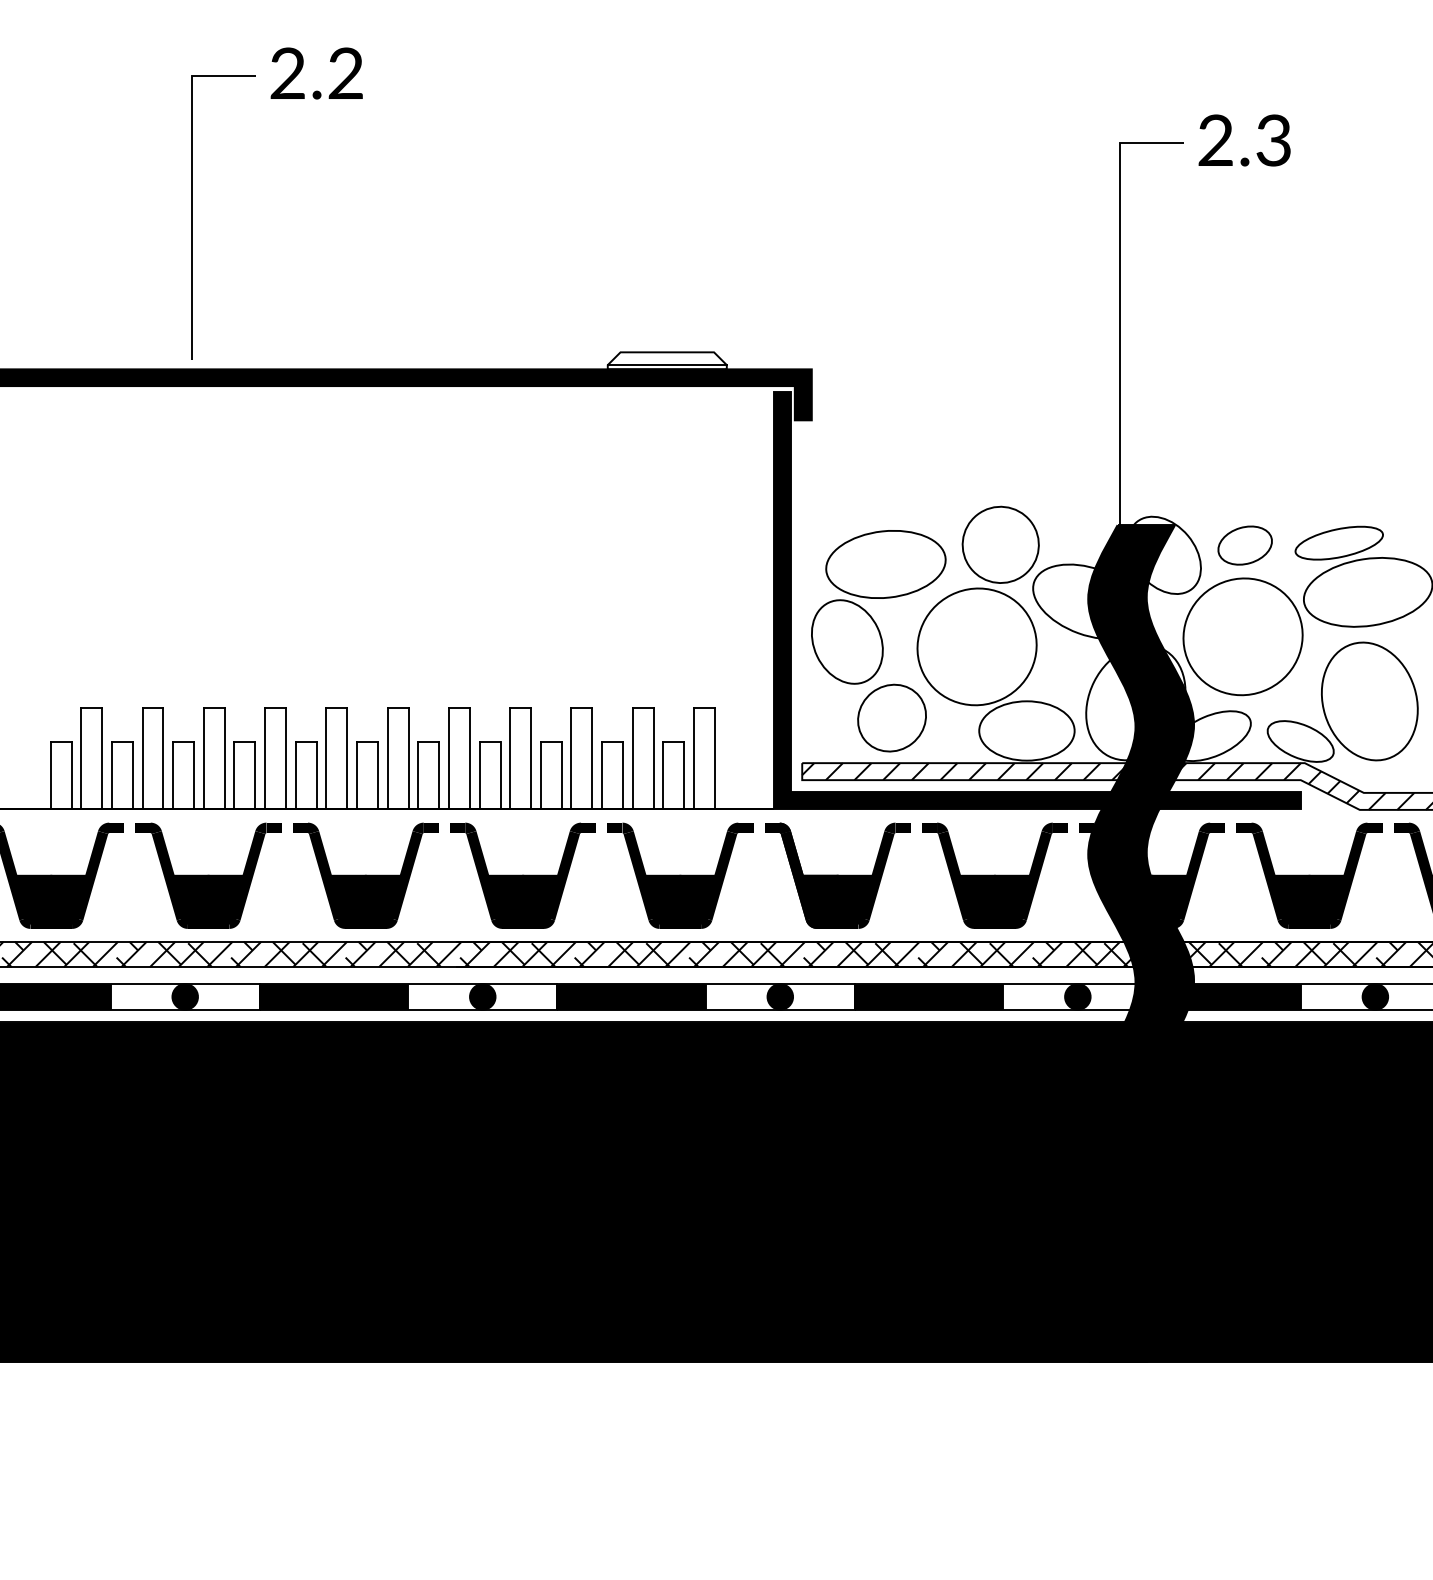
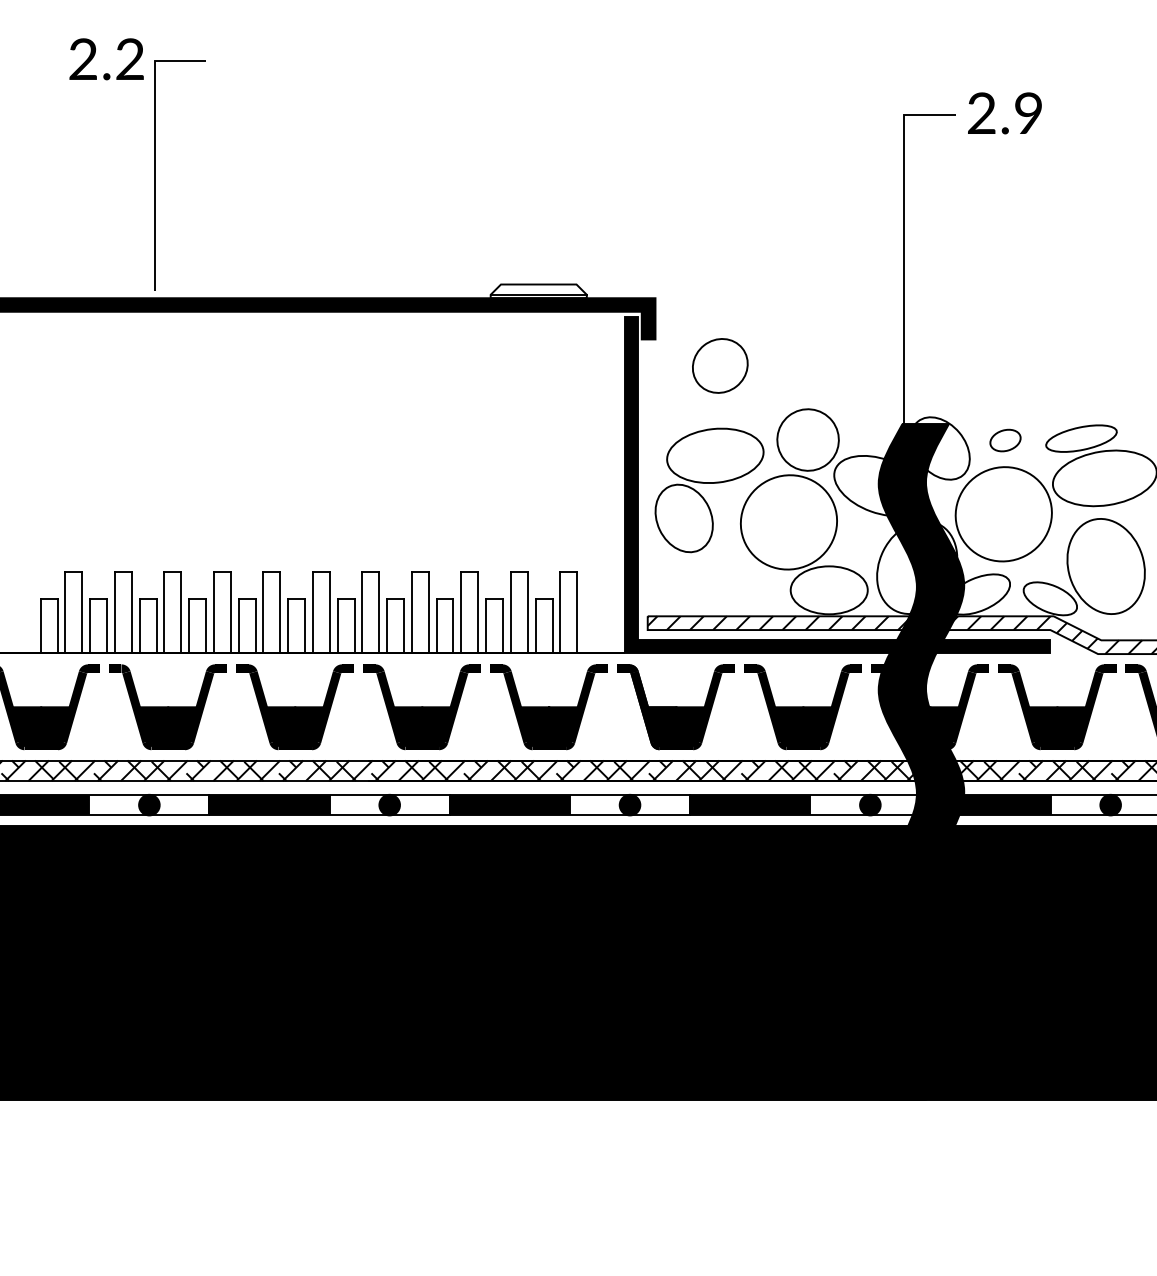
text: (316, 73) -> (106, 59), moved
text: (1273, 140) -> (1028, 113), 2.3 -> 2.9
part: (1245, 545) -> (1005, 440), size x0.7
part: (892, 717) -> (720, 365), moved

